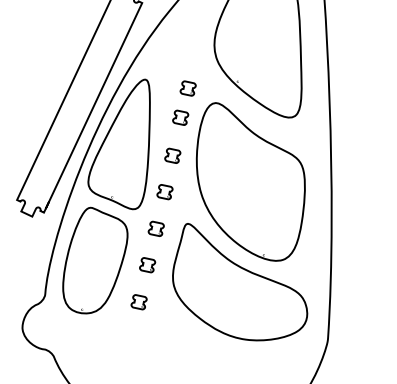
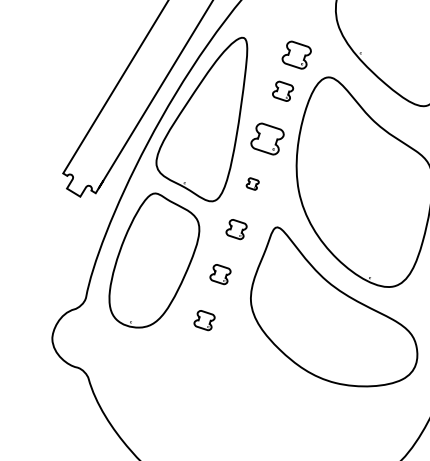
part: (187, 88) -> (295, 54), size x1.4
part: (172, 155) -> (267, 138), size x1.6
part: (164, 192) -> (252, 184), size x0.6

